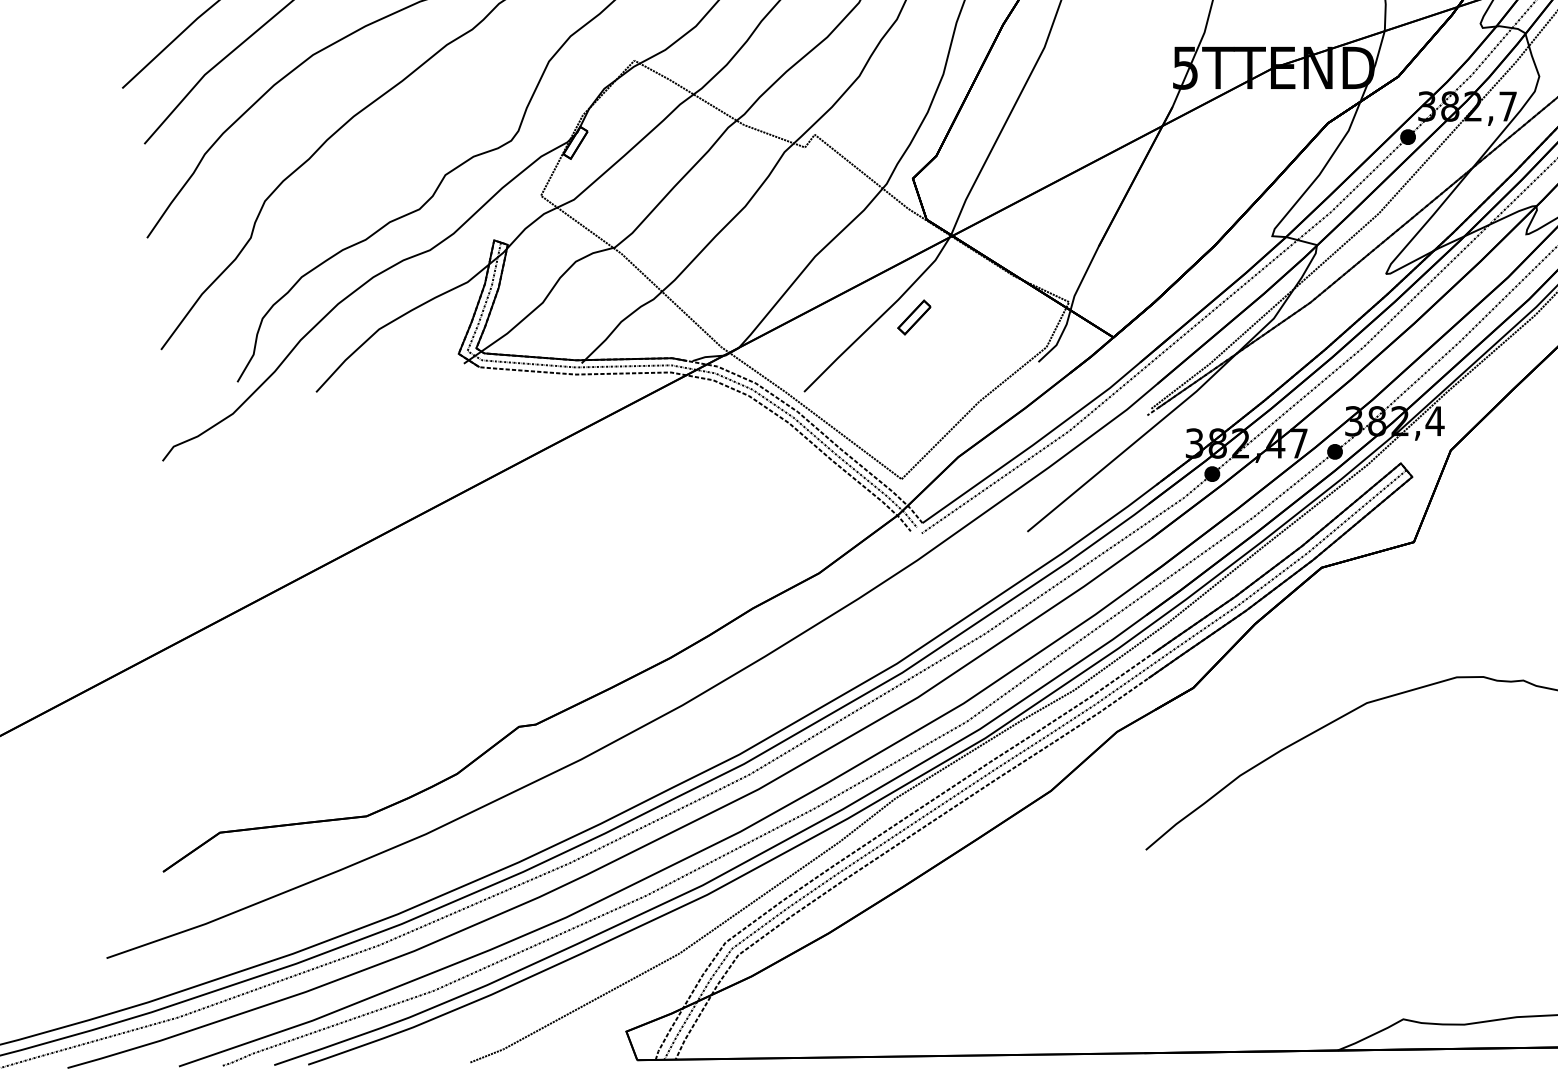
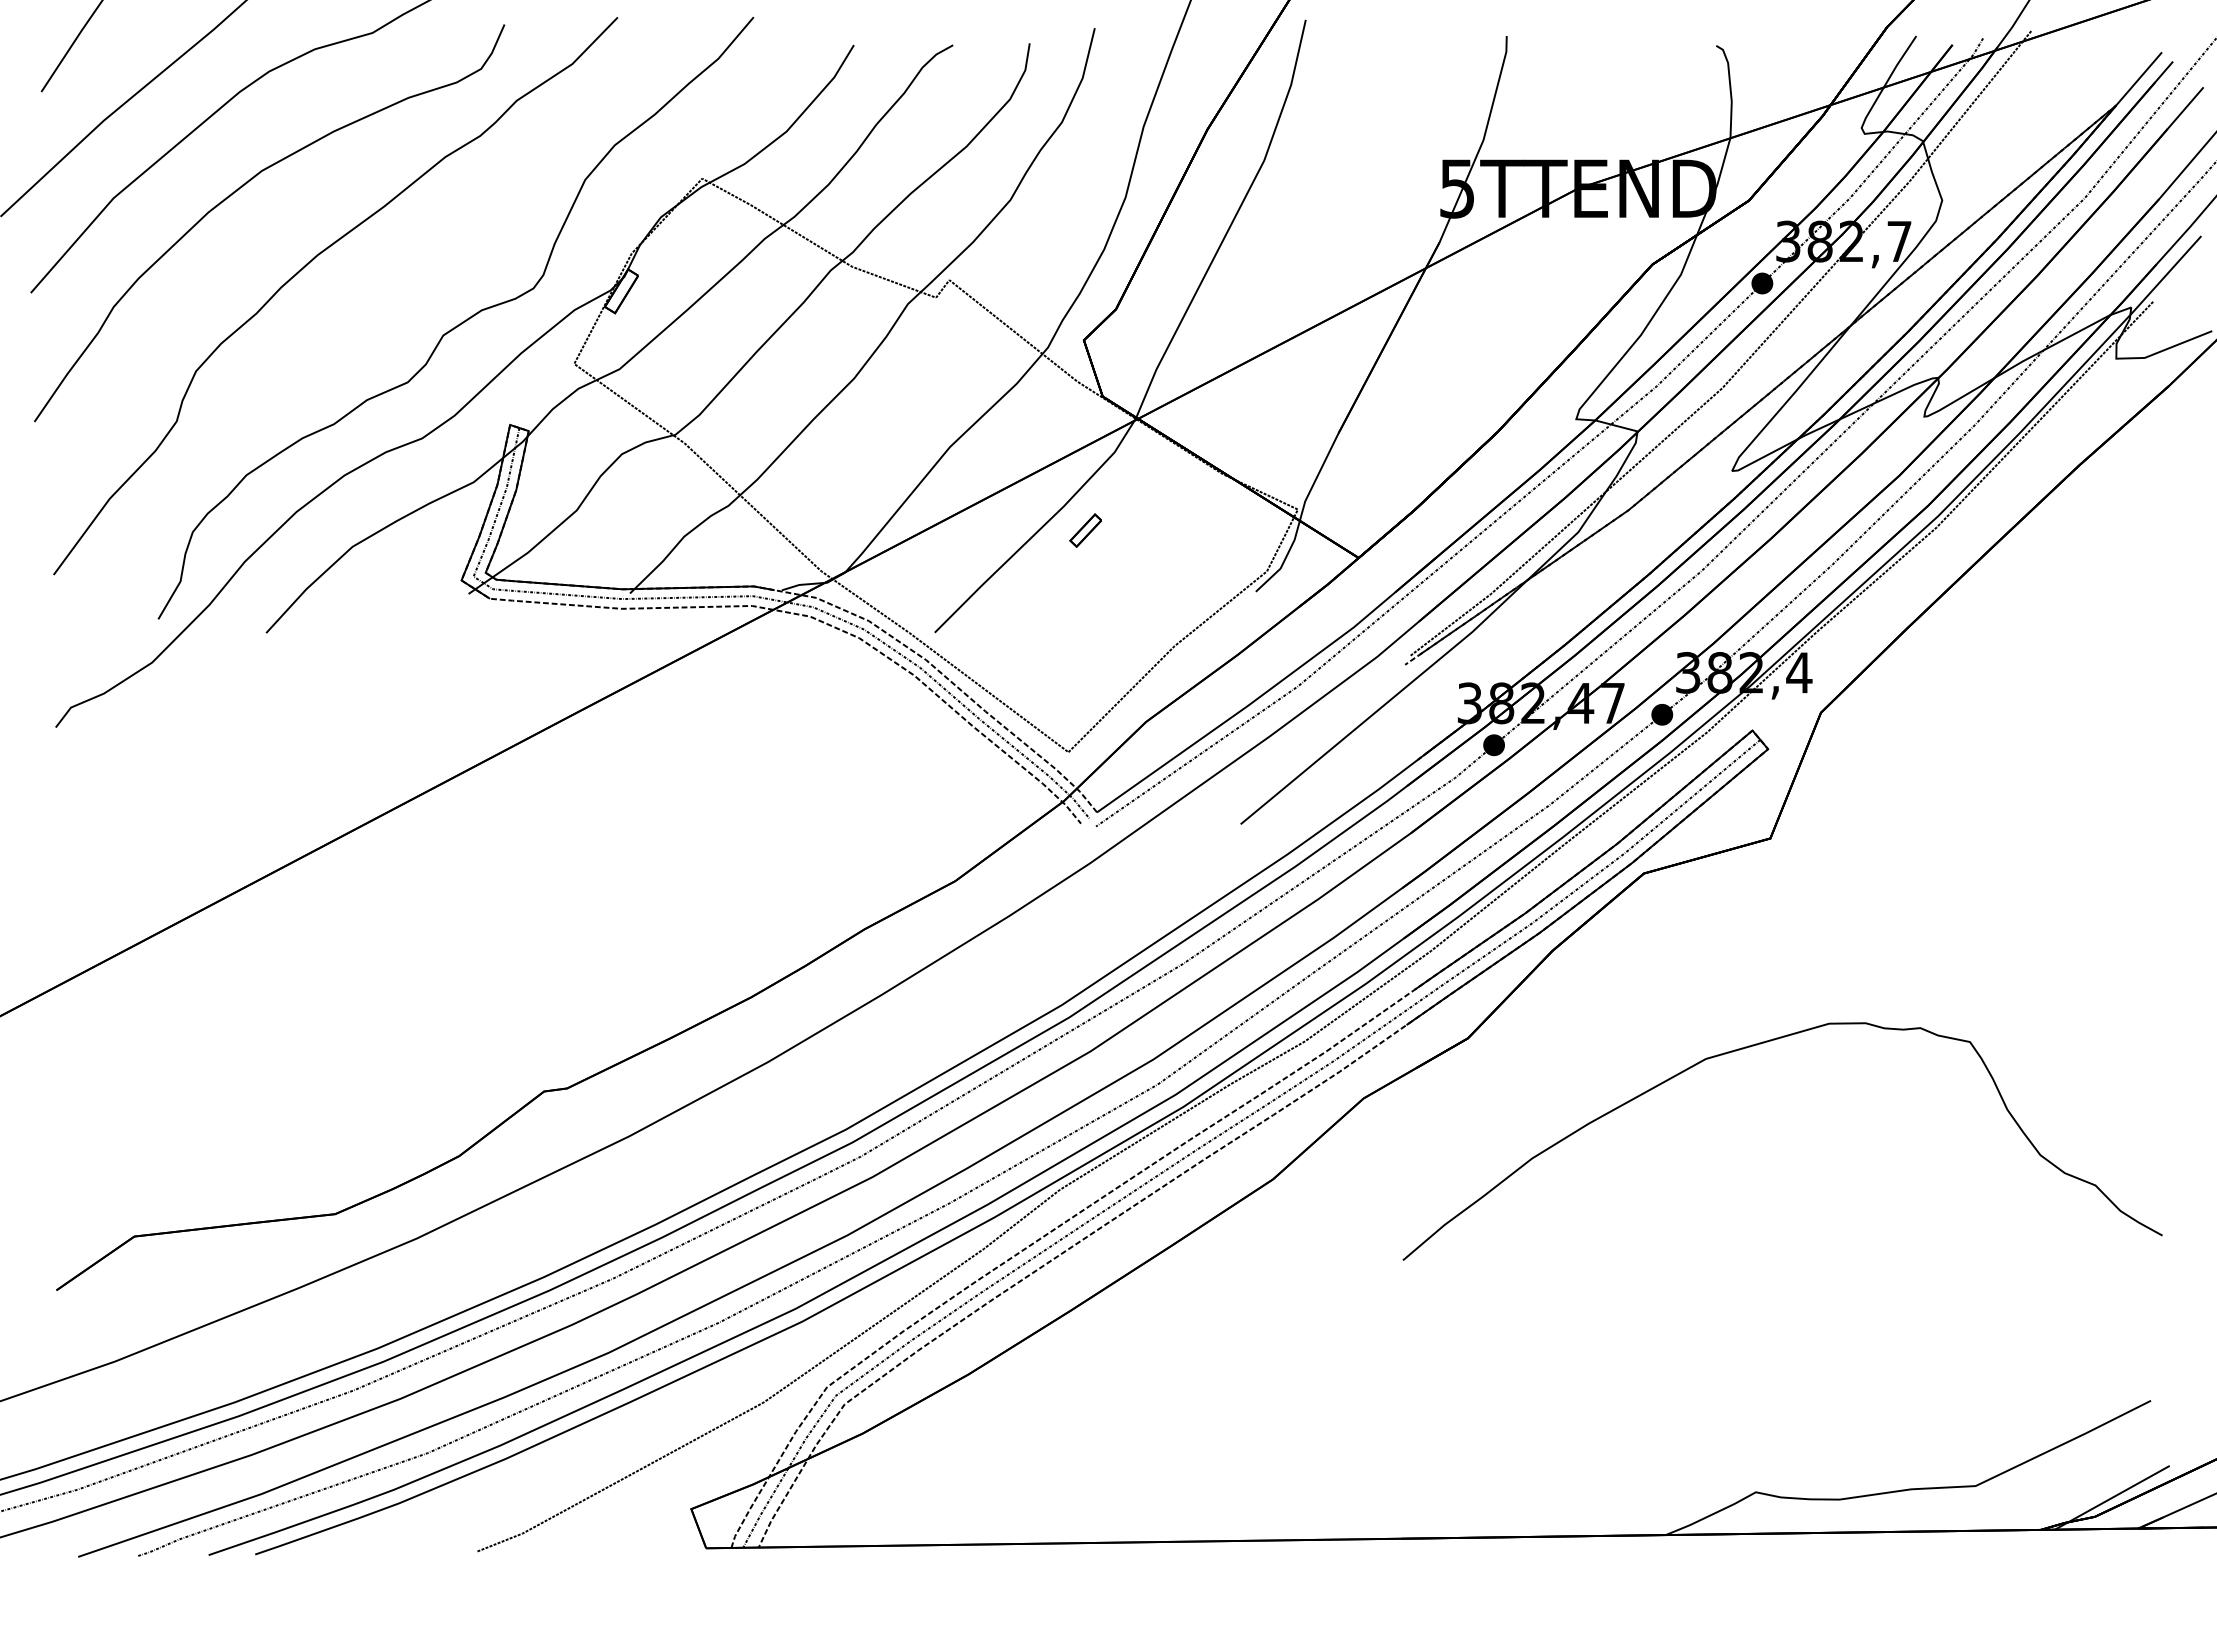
part: (914, 317) -> (1085, 530), size x0.7

